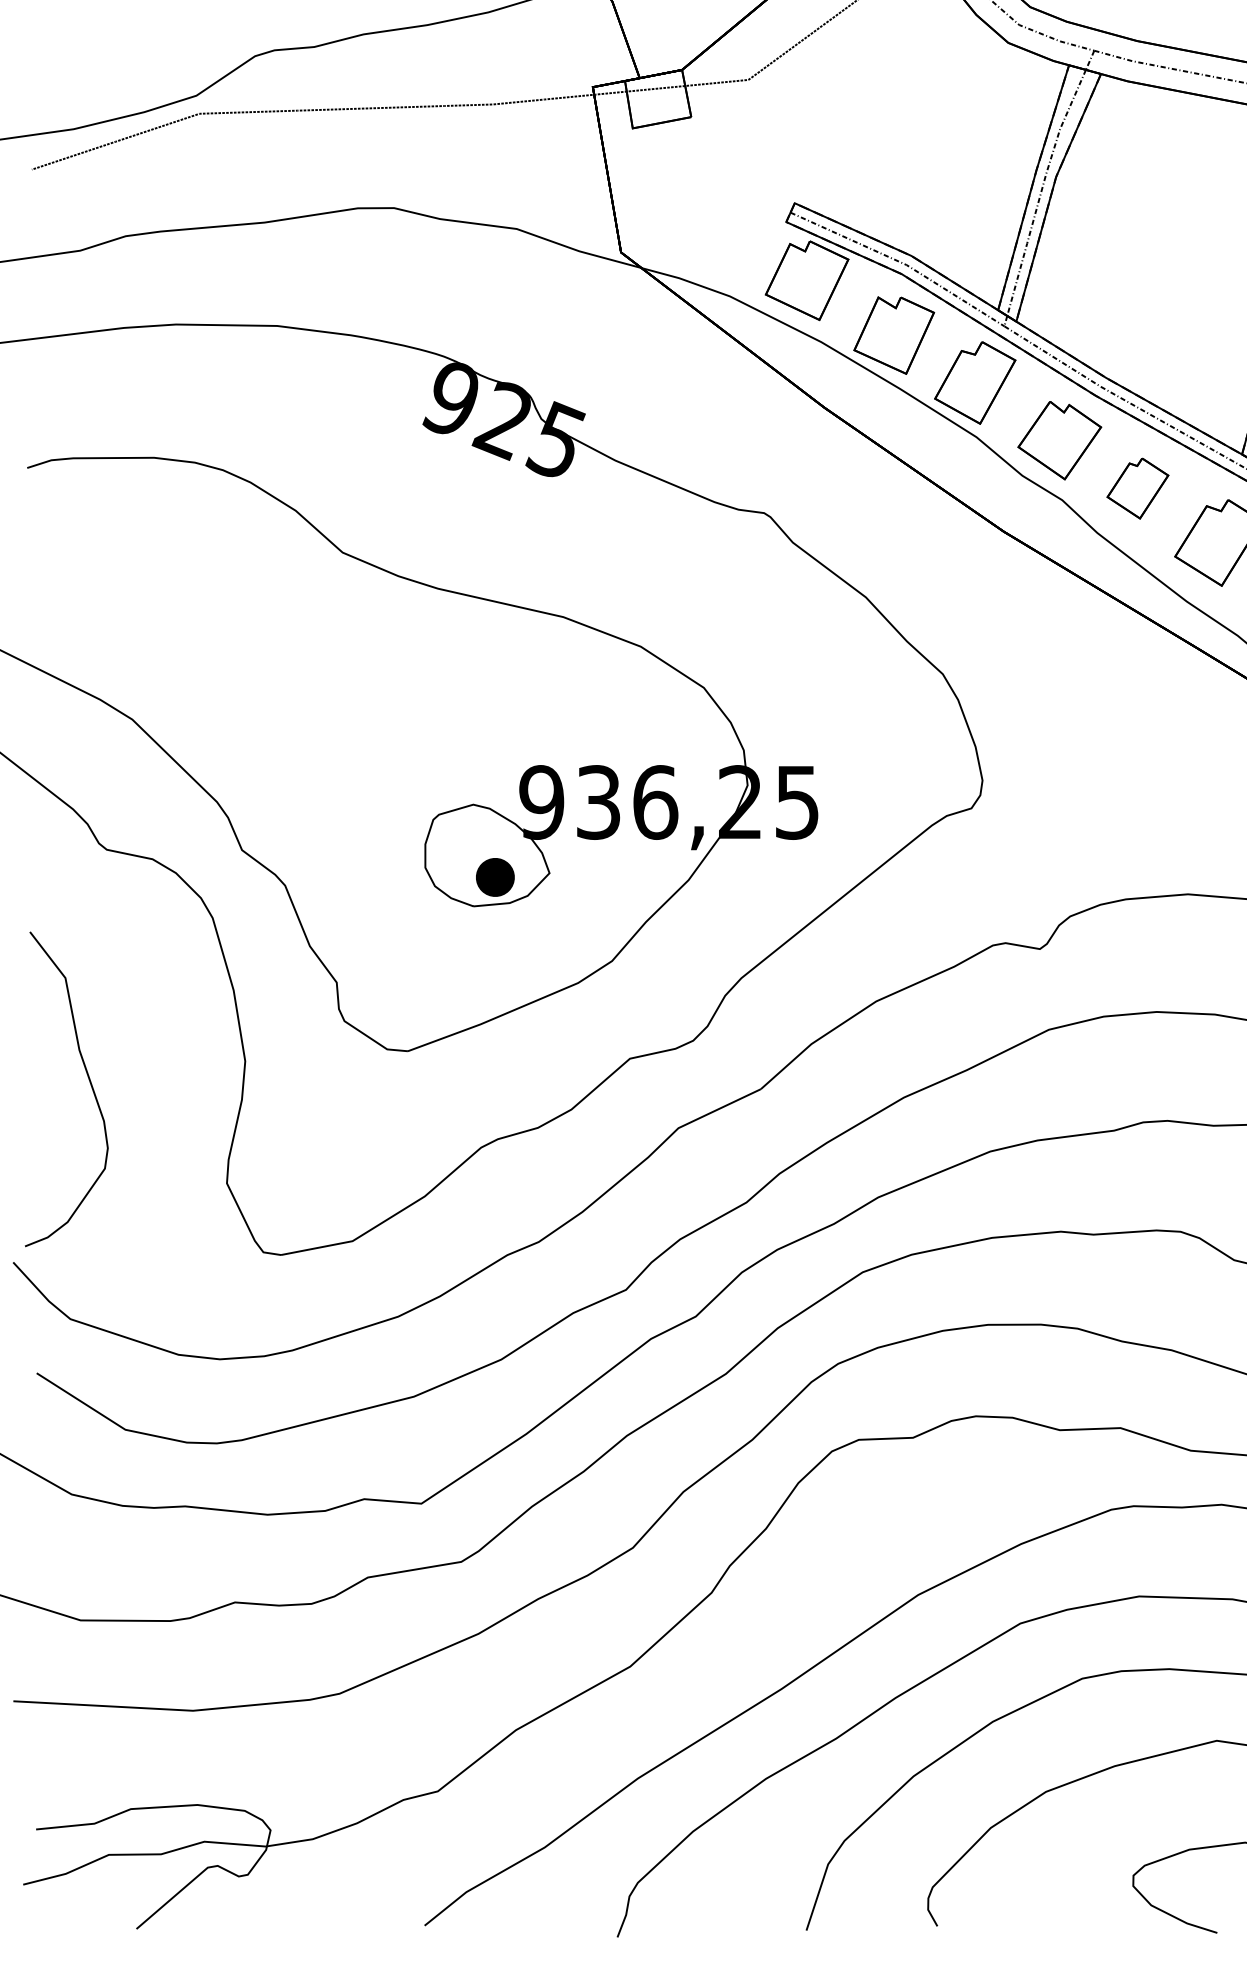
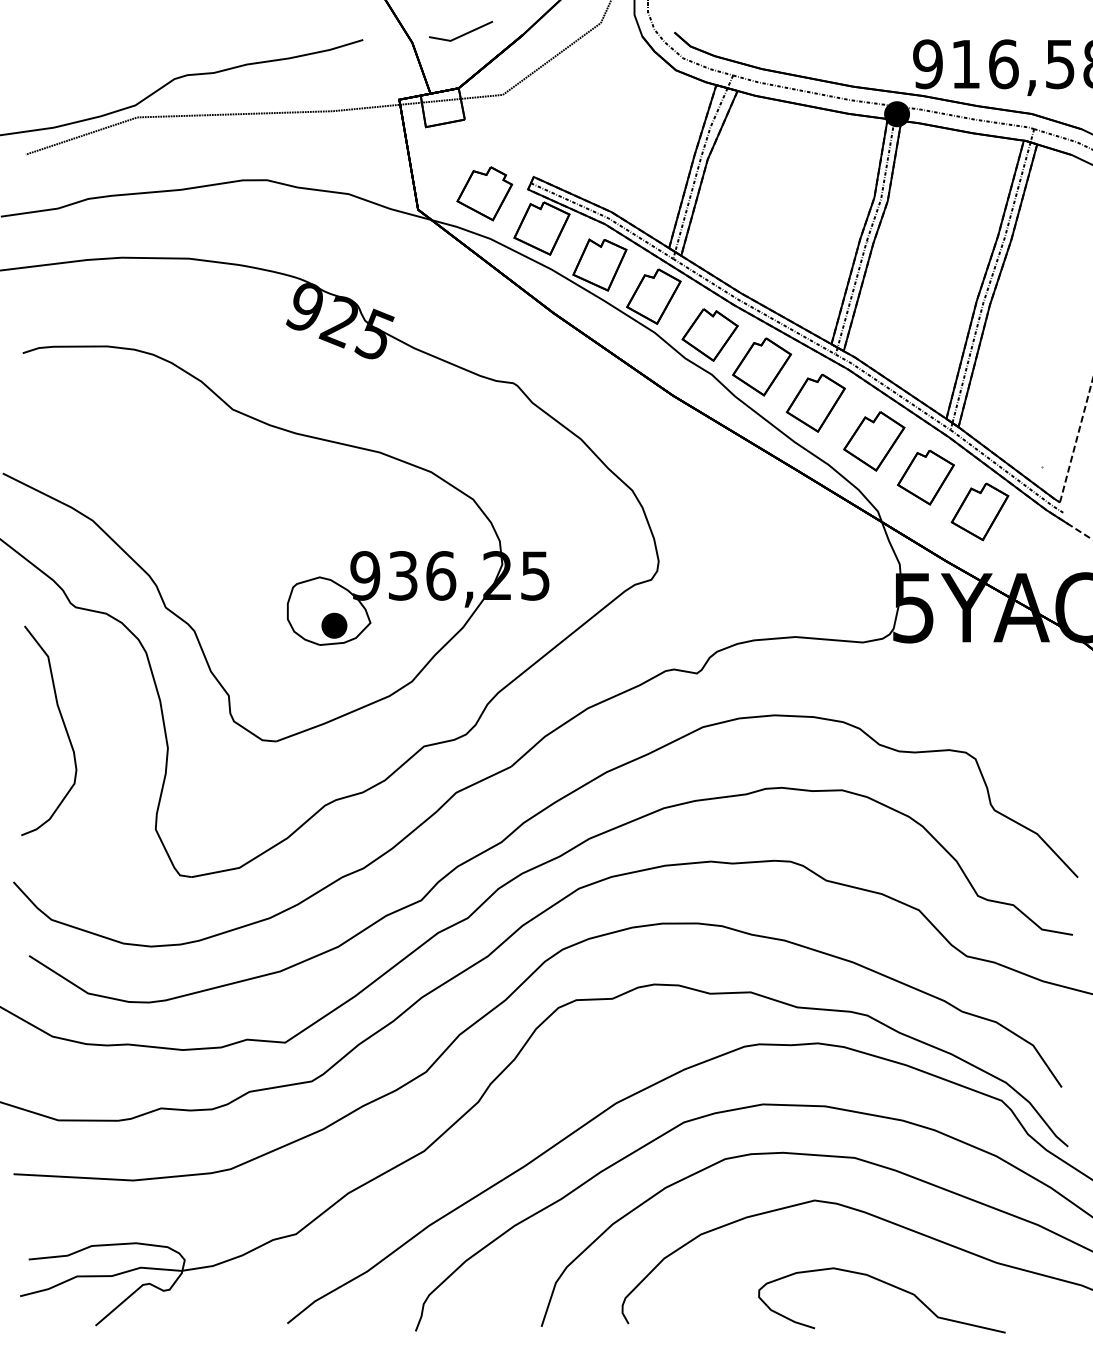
part: (720, 228) -> (484, 193), added
part: (1138, 487) -> (762, 366), size x1.43
curve: (88, 1081) -> (63, 725), moved

